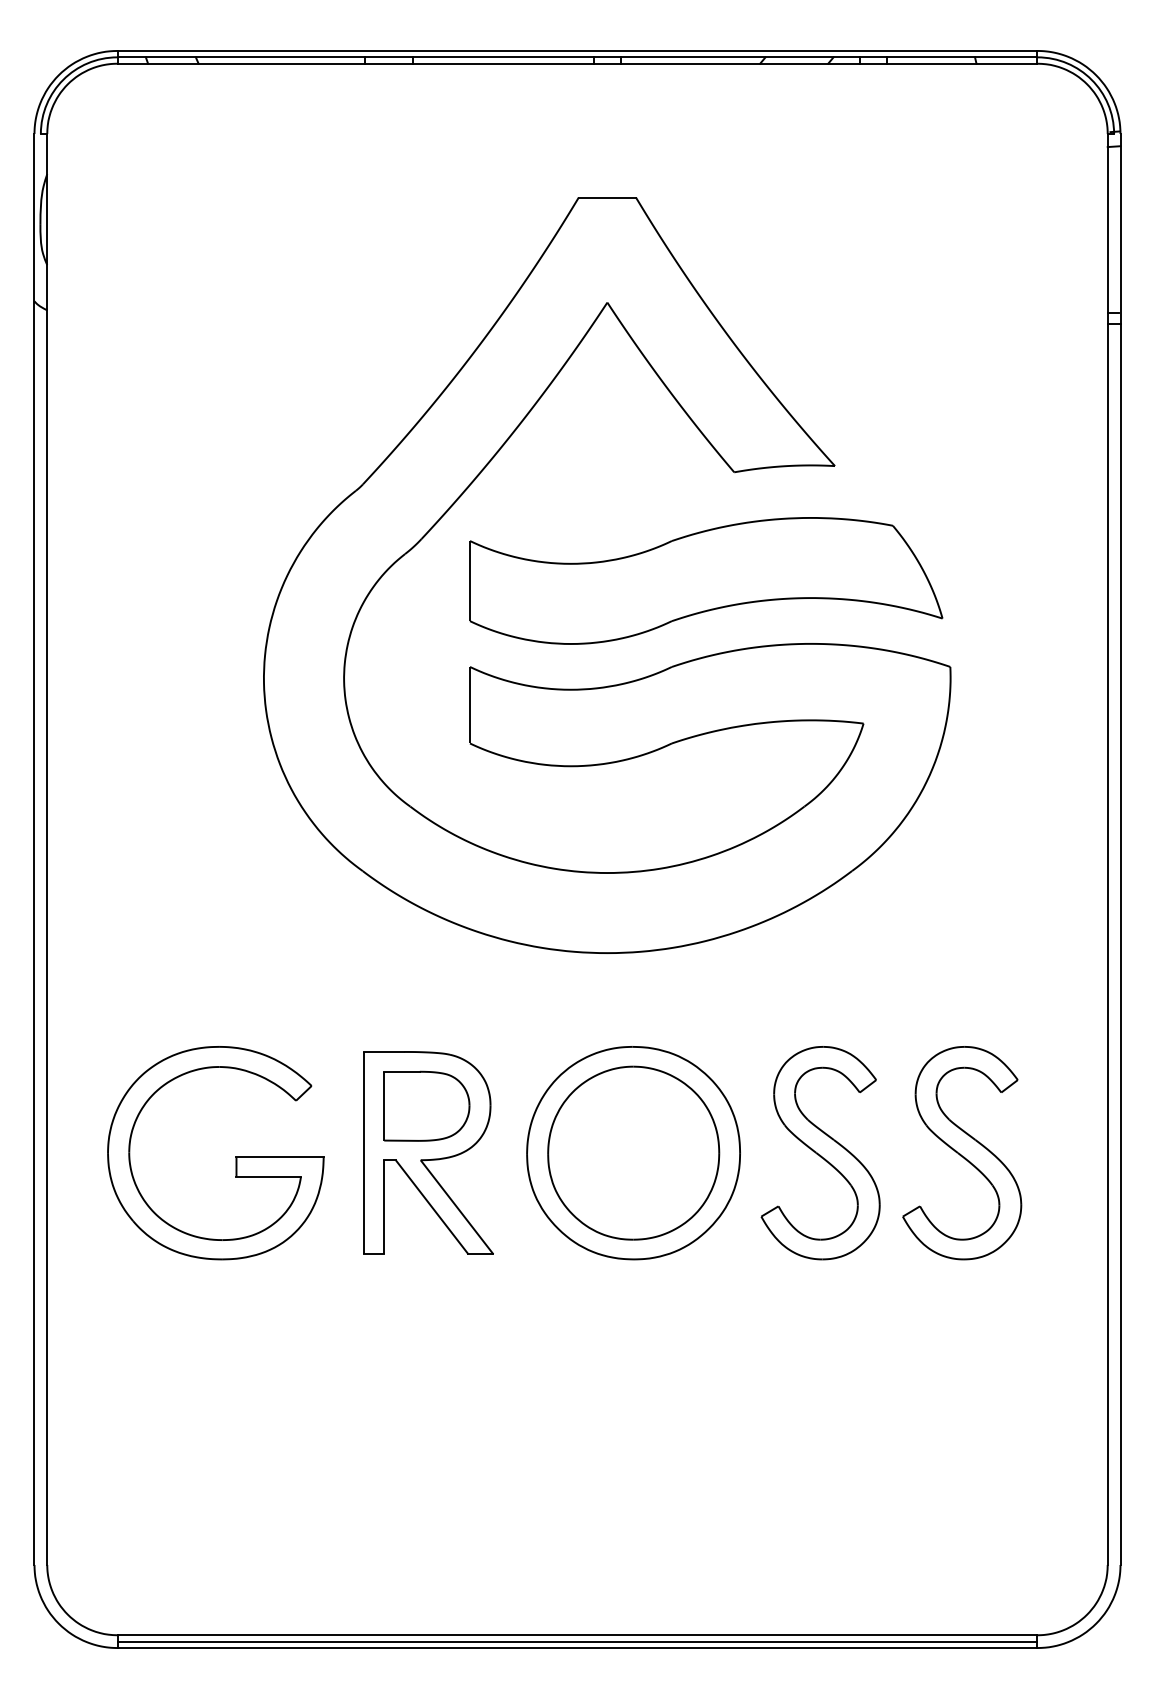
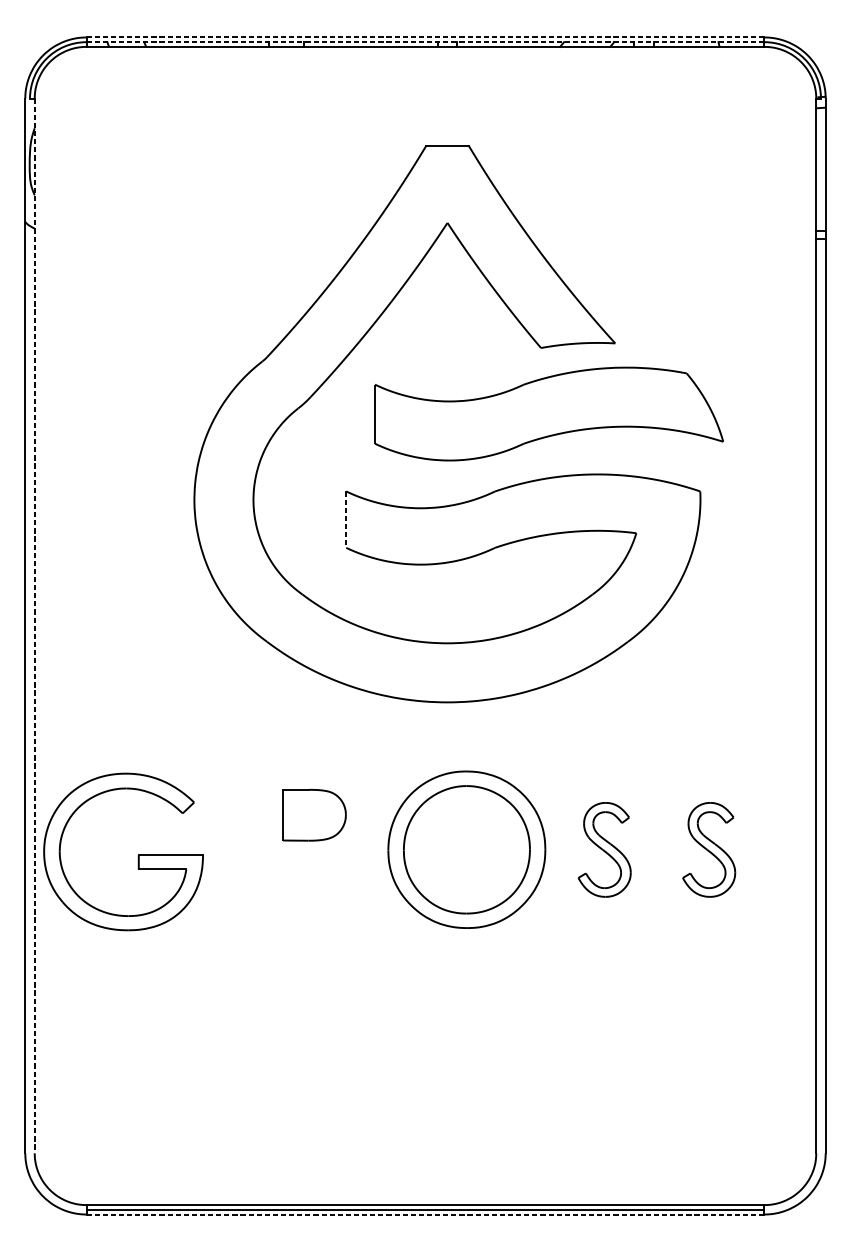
line: (577, 50) -> (425, 37), solid -> dashed
line: (577, 57) -> (425, 42), solid -> dashed
part: (706, 580) -> (549, 413), moved
line: (470, 705) -> (346, 519), solid -> dashed
line: (47, 850) -> (34, 626), solid -> dashed
part: (428, 1152) -> (315, 849), removed
part: (820, 1153) -> (604, 850), size x0.6
part: (962, 1153) -> (709, 850), size x0.6
part: (235, 1156) -> (138, 854), moved
line: (577, 1648) -> (425, 1214), solid -> dashed

